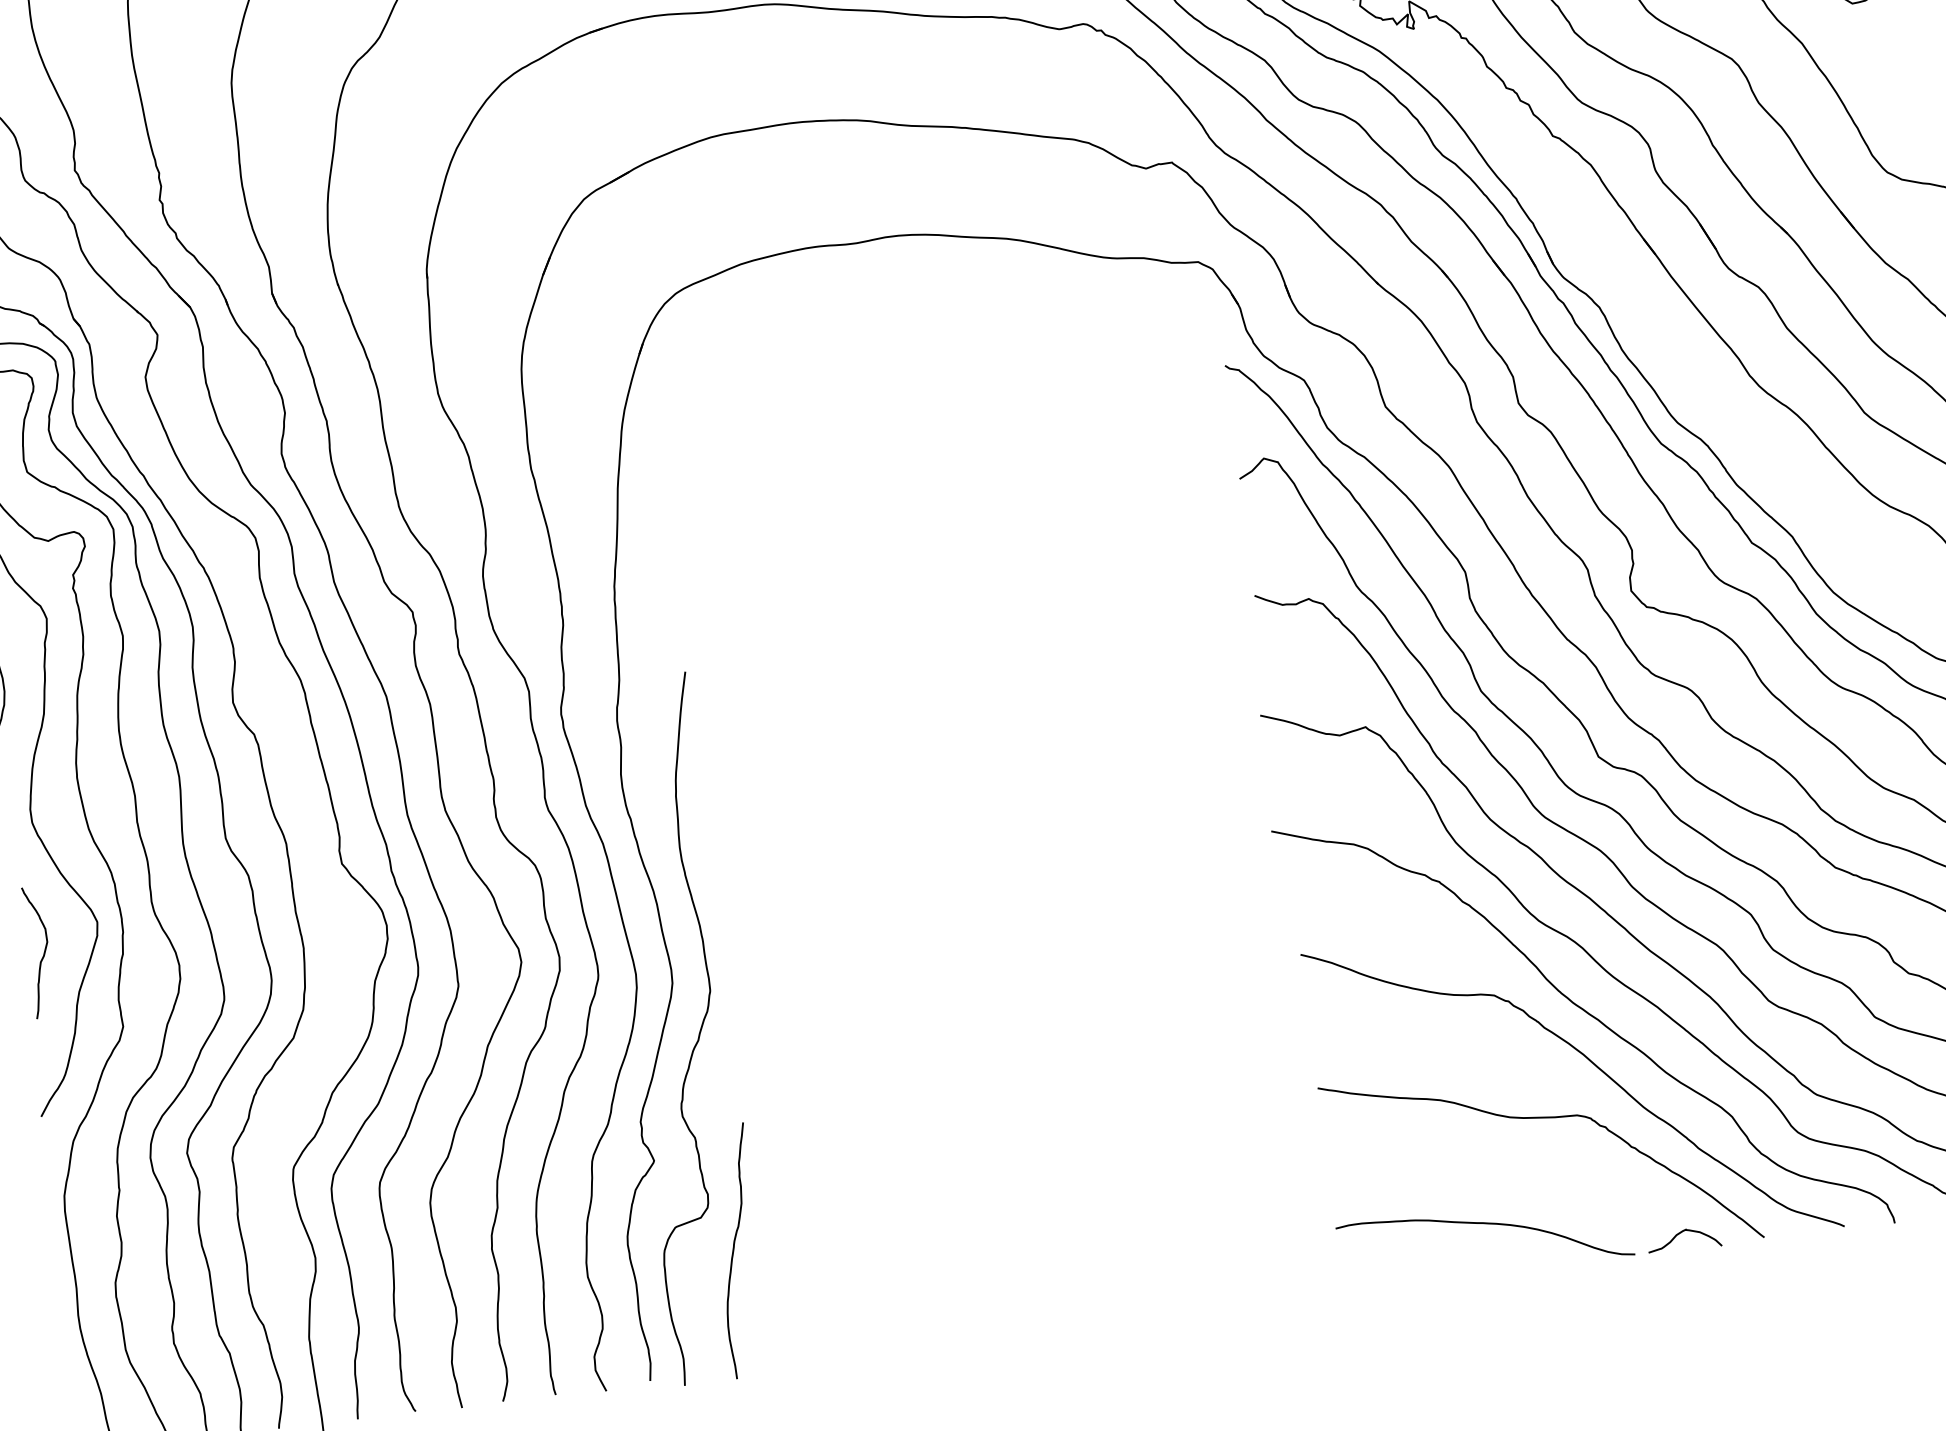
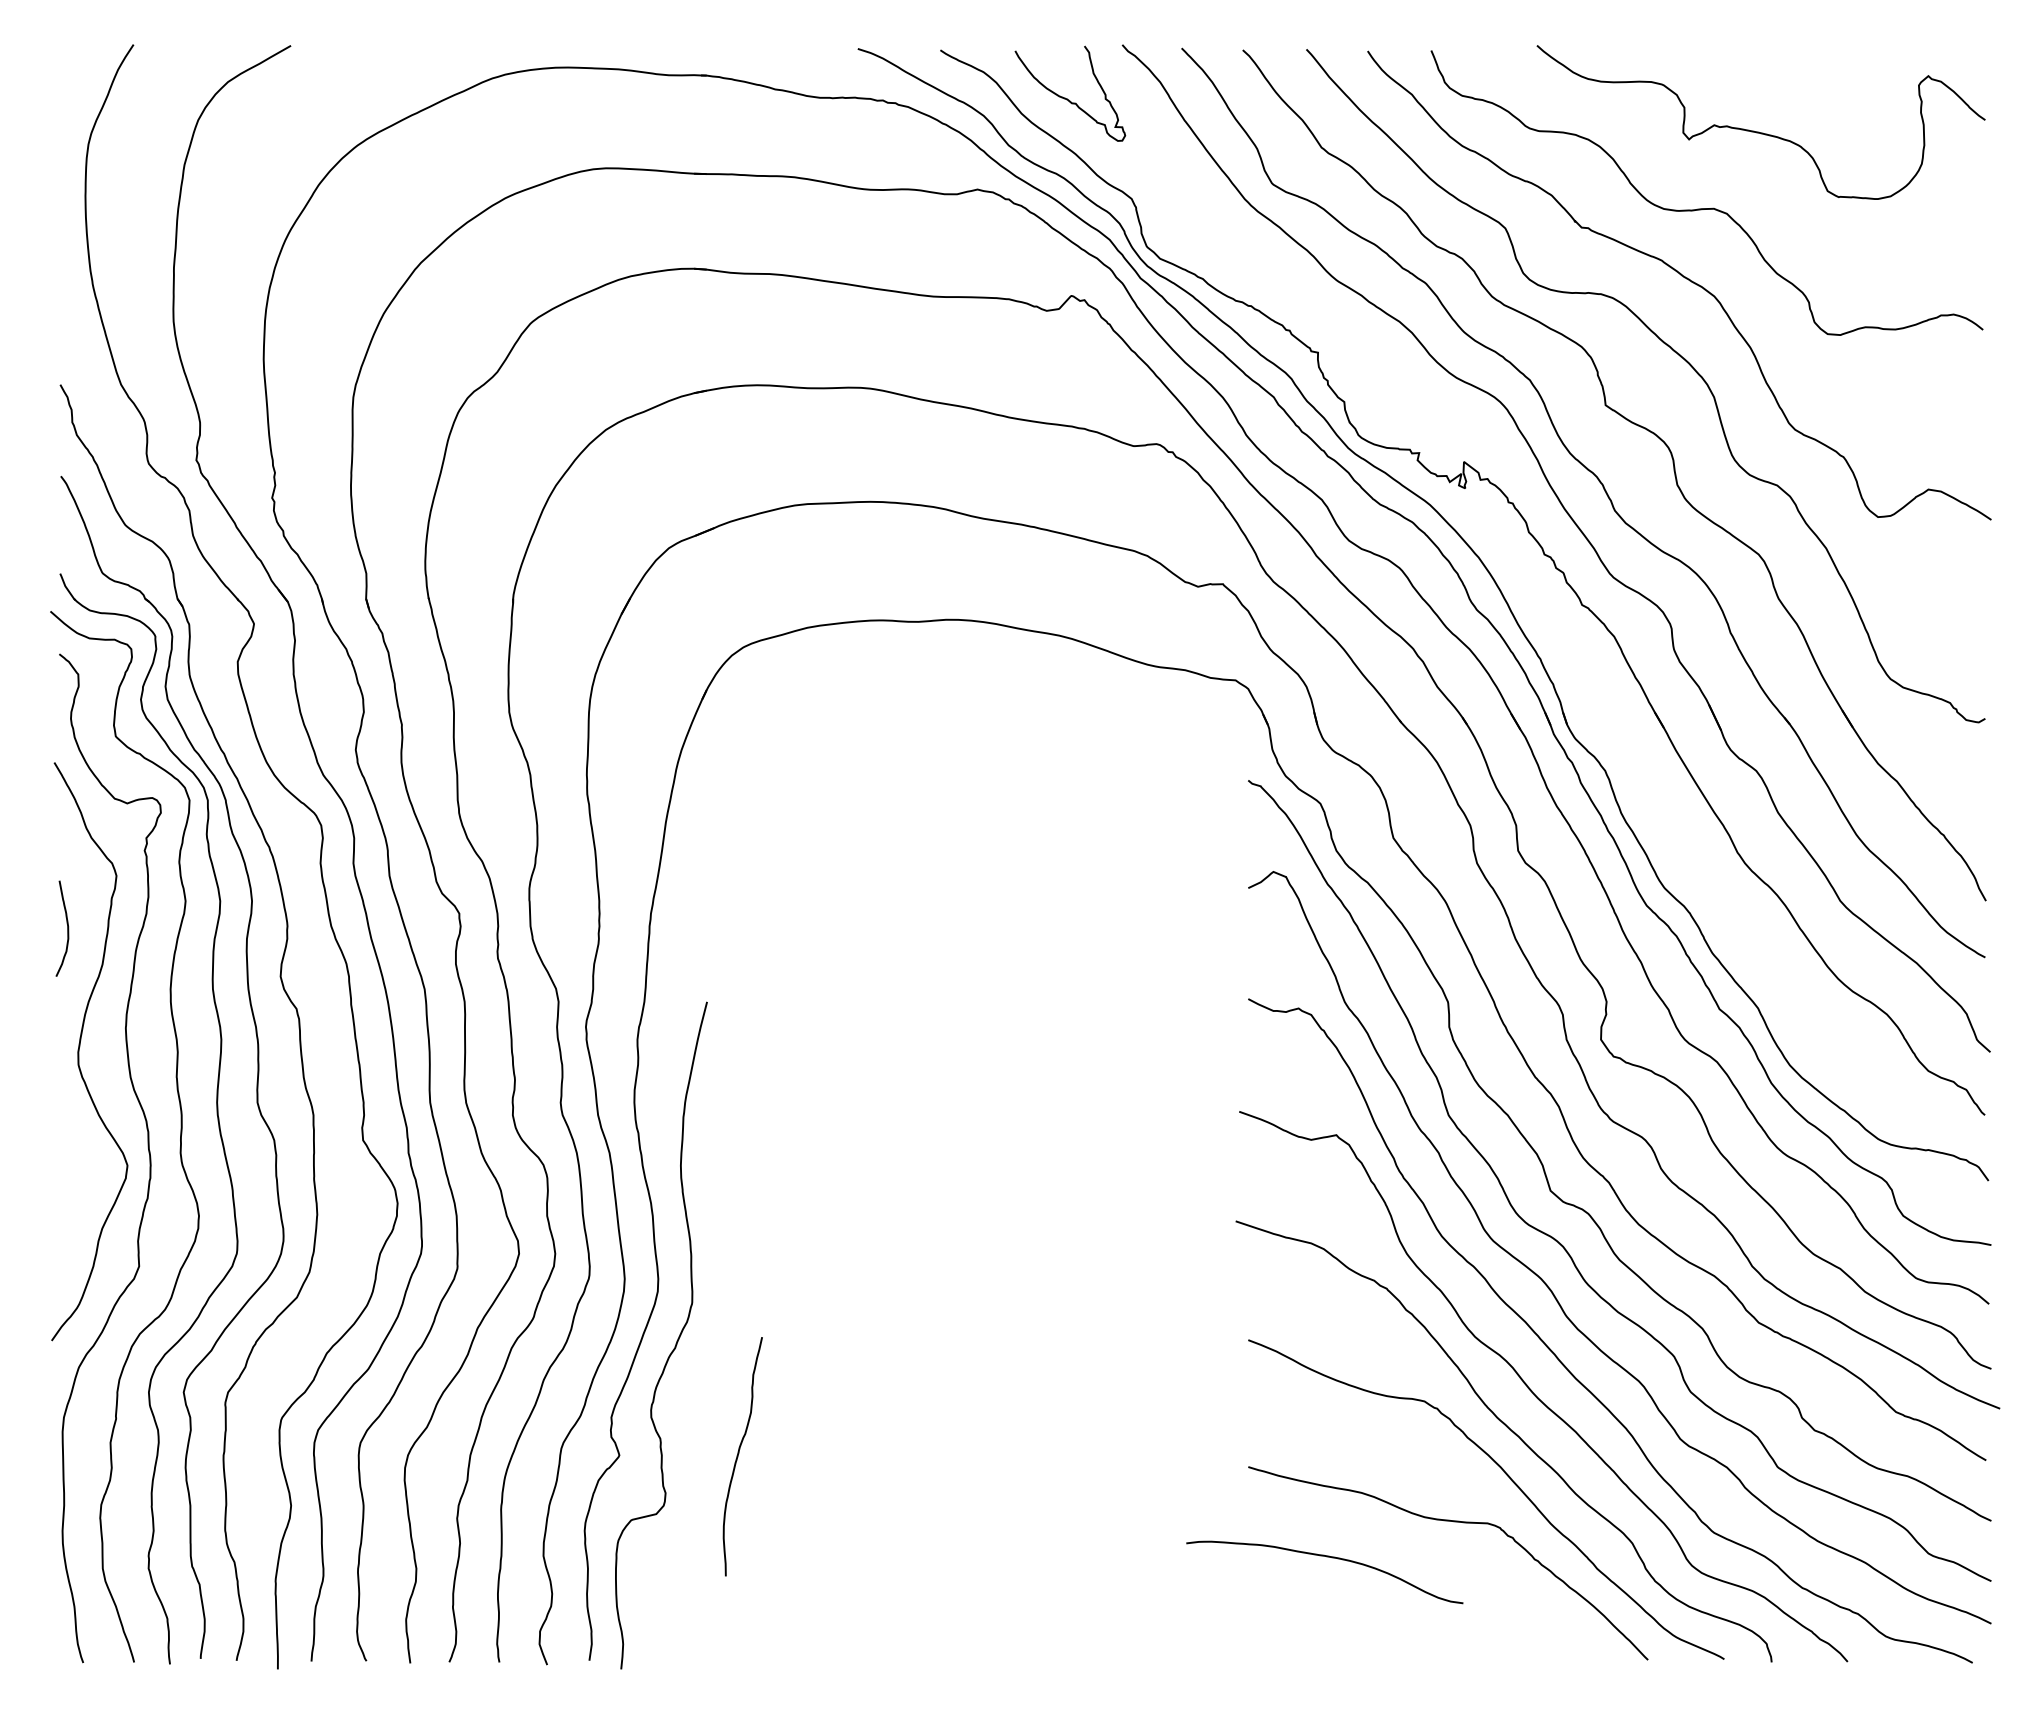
curve: (43, 952) -> (73, 1187), removed
curve: (1485, 1224) -> (1326, 1557), moved
curve: (1680, 1233) -> (1570, 1646), removed
curve: (734, 1251) -> (738, 1456), moved

